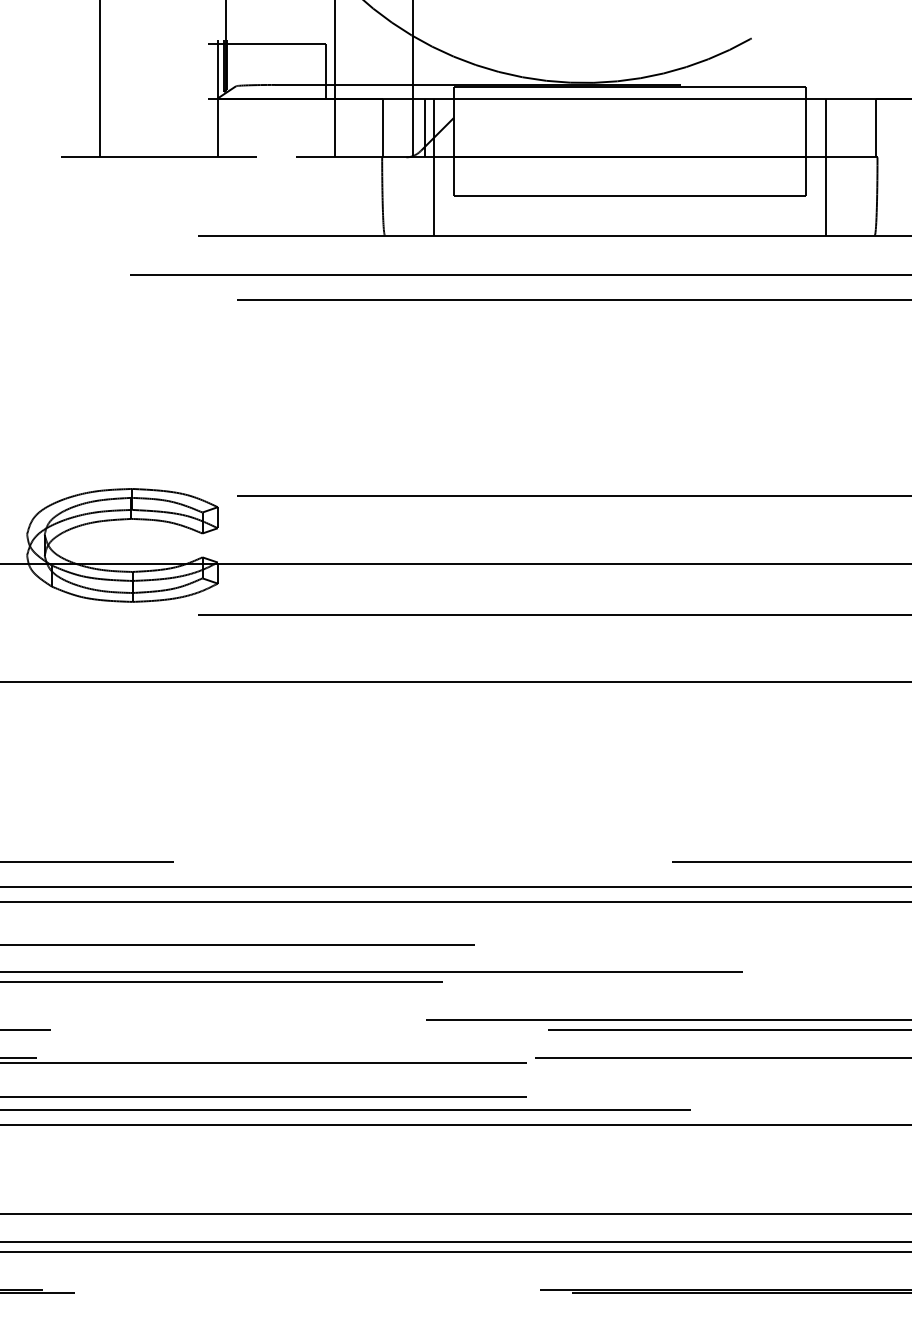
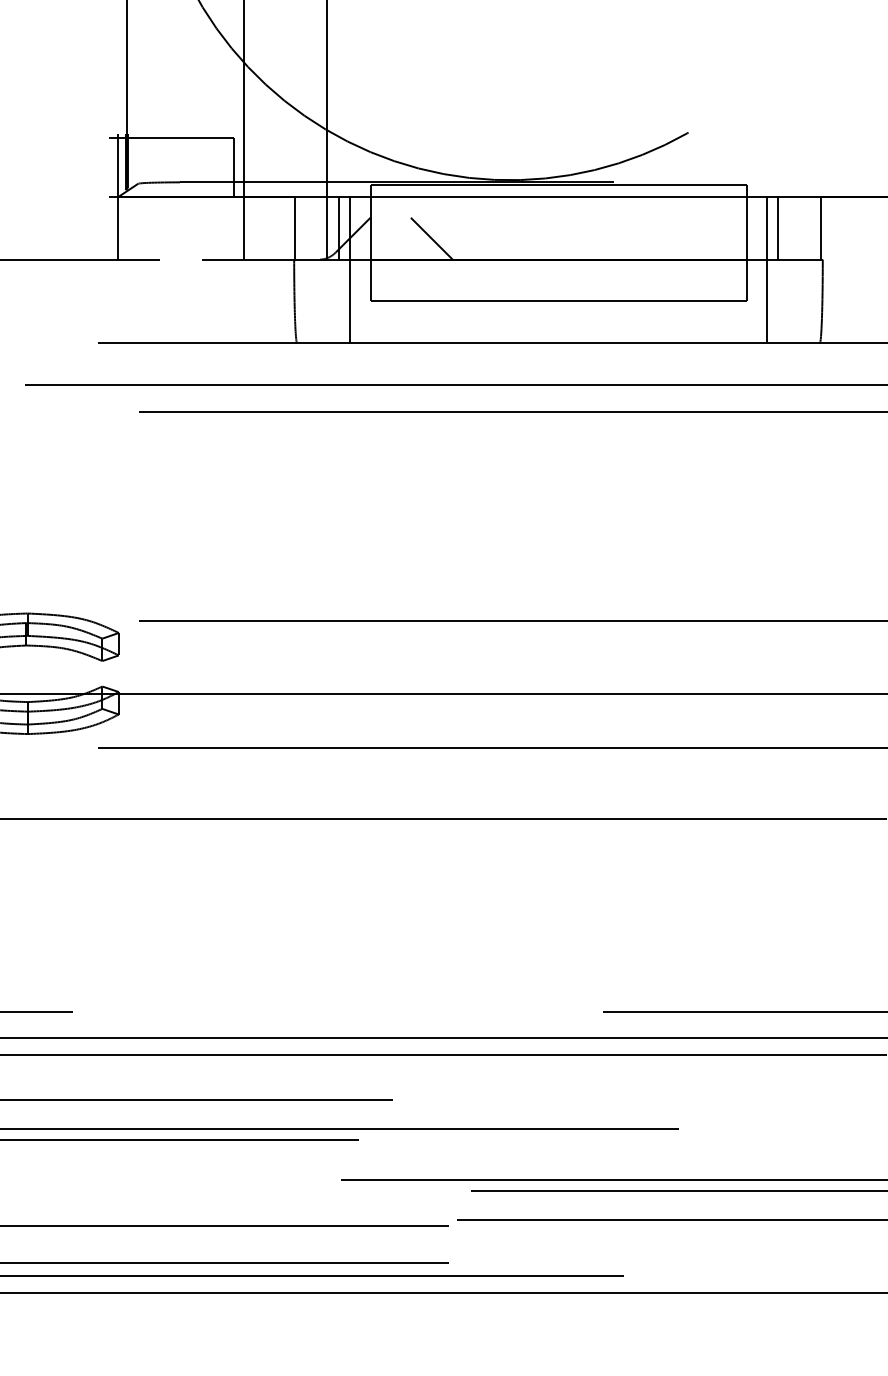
line: (835, 127) -> (777, 227), added
line: (510, 137) -> (431, 238), added

